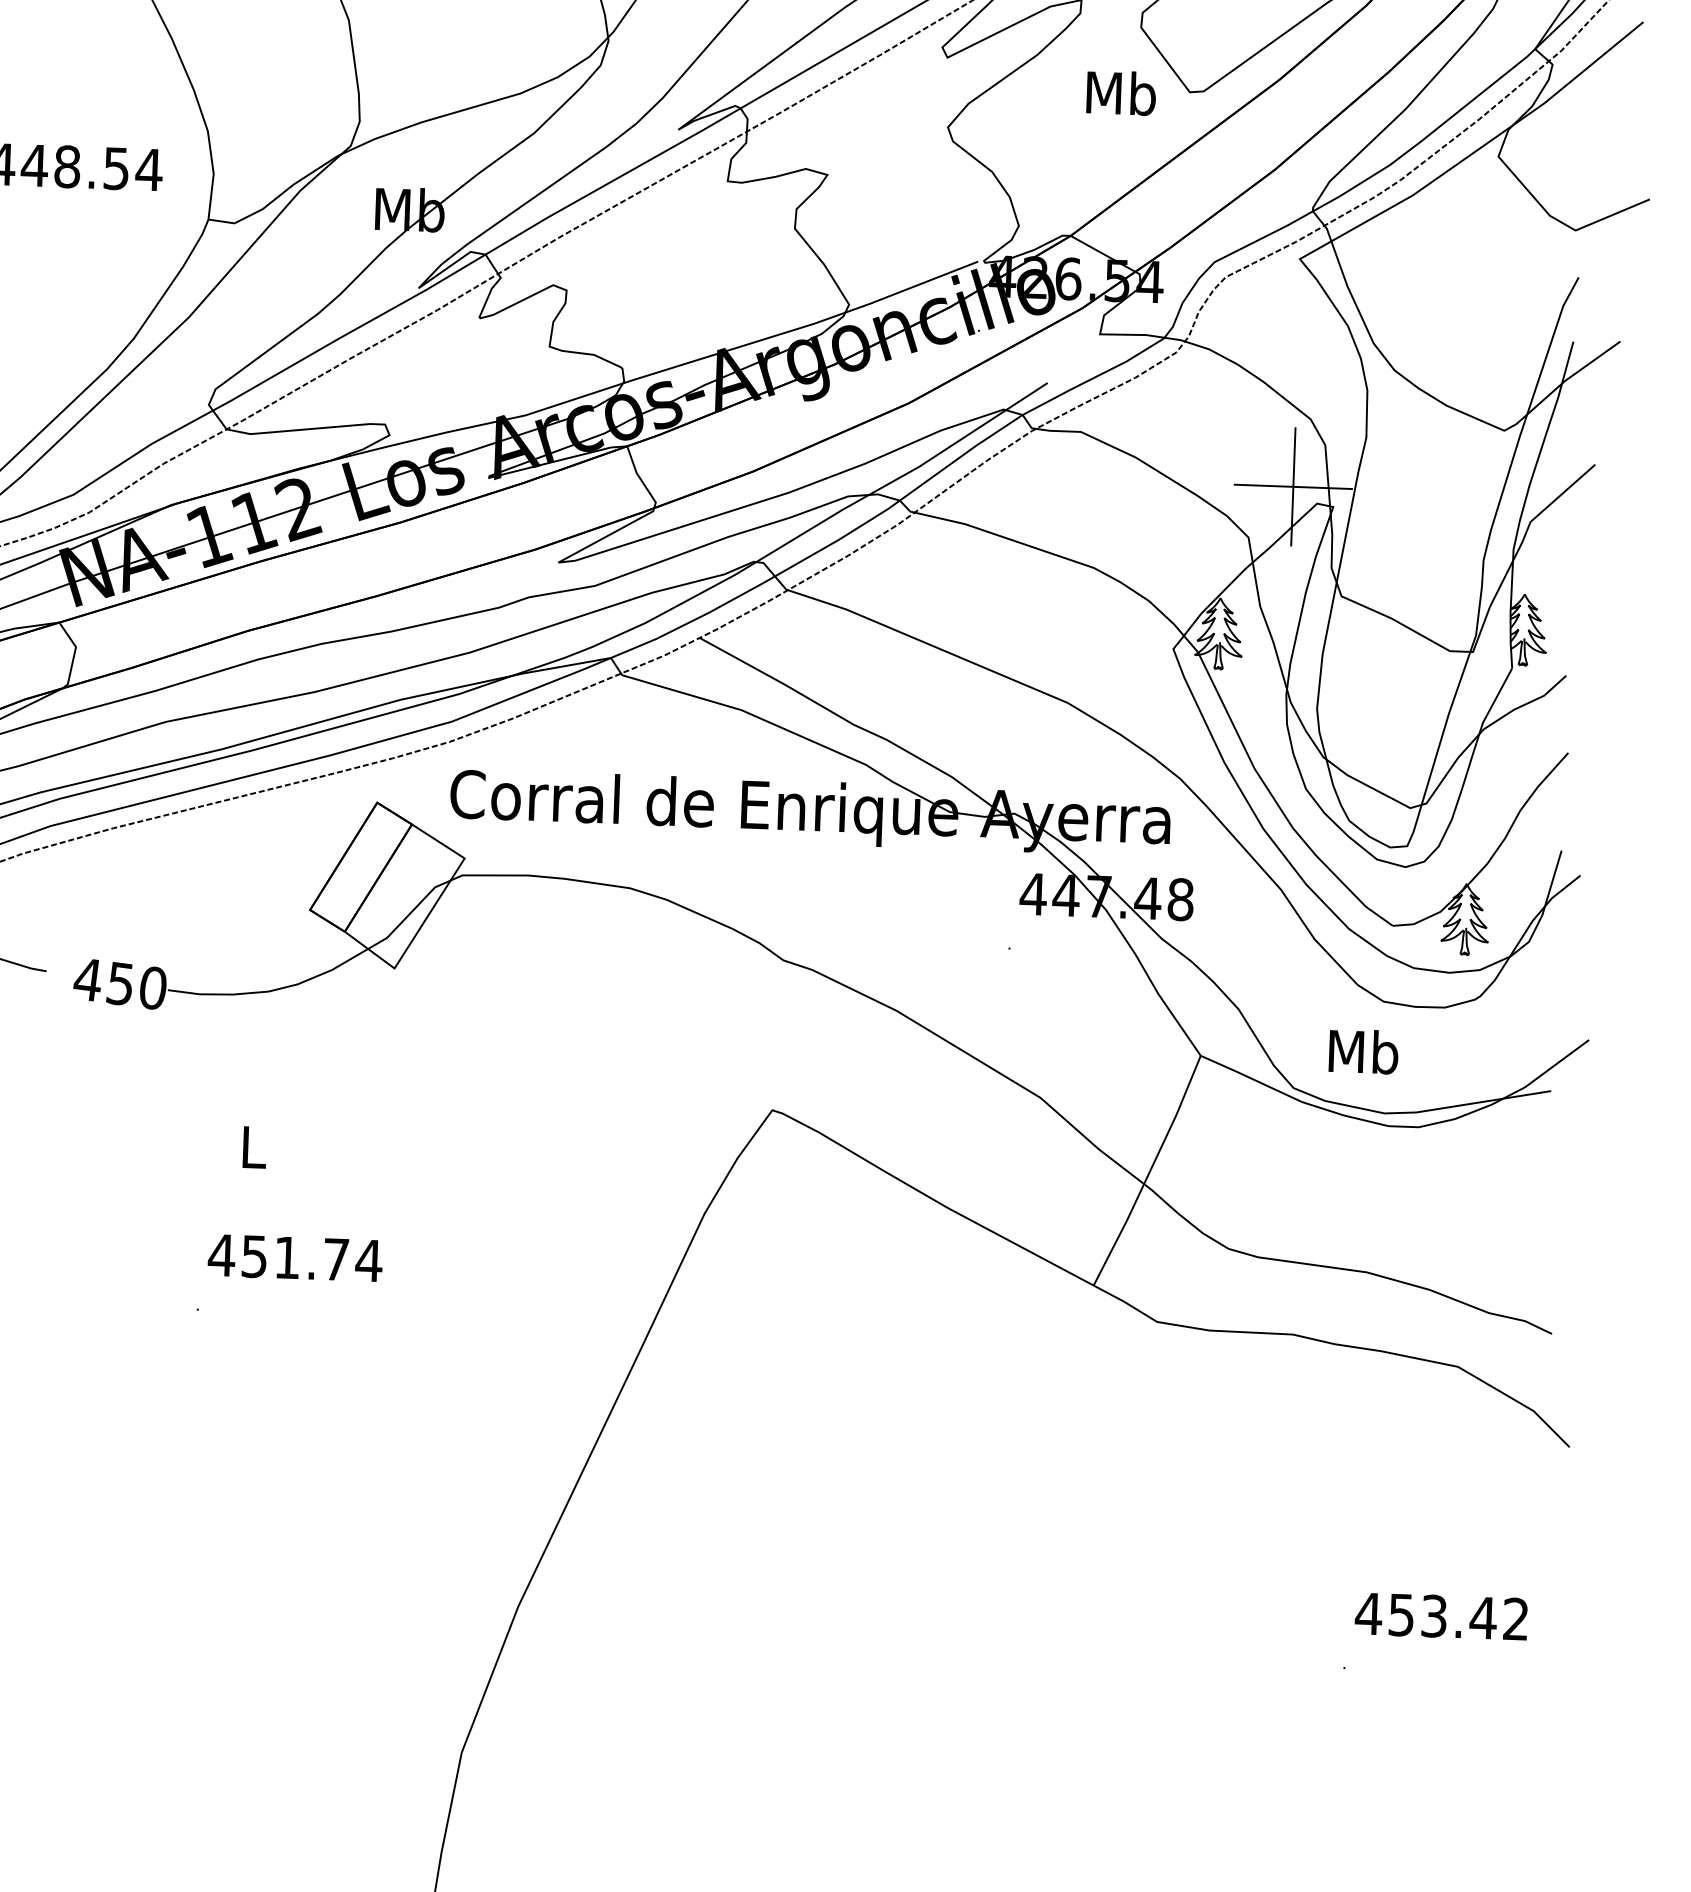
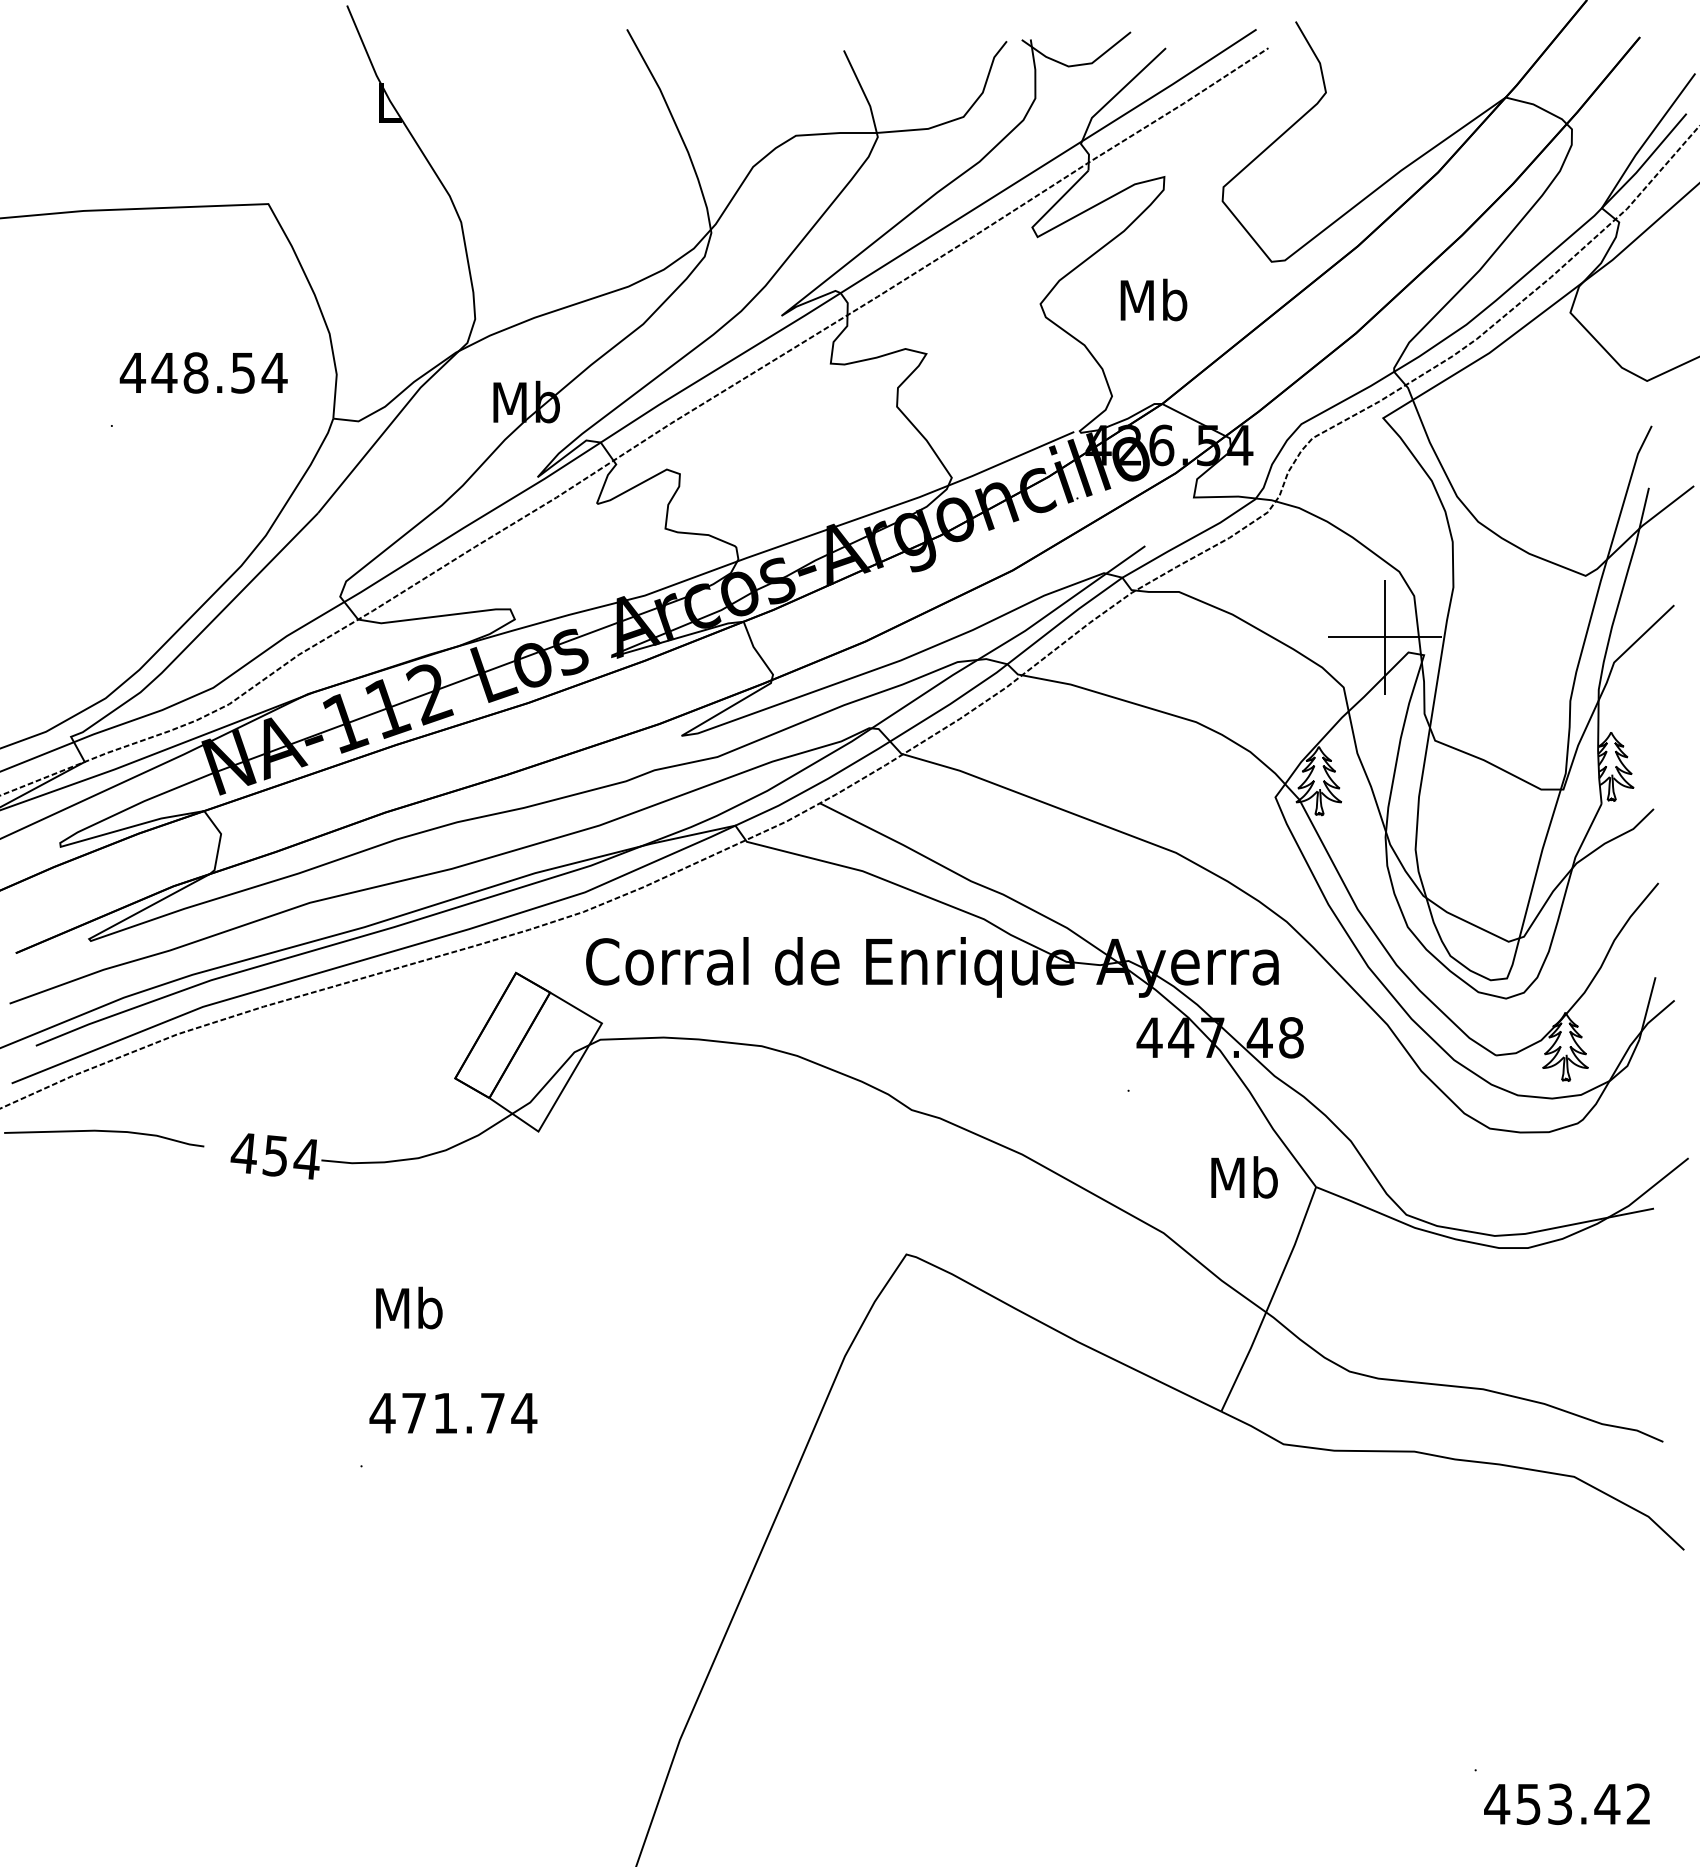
text: (1120, 92) -> (1153, 299), moved
text: (152, 987) -> (306, 1158), 450 -> 454
text: (1363, 1051) -> (1244, 1177), moved
text: (253, 1146) -> (409, 1307), L -> Mb
text: (253, 1256) -> (413, 1413), 451.74 -> 471.74
text: (1440, 1615) -> (1566, 1803), moved

